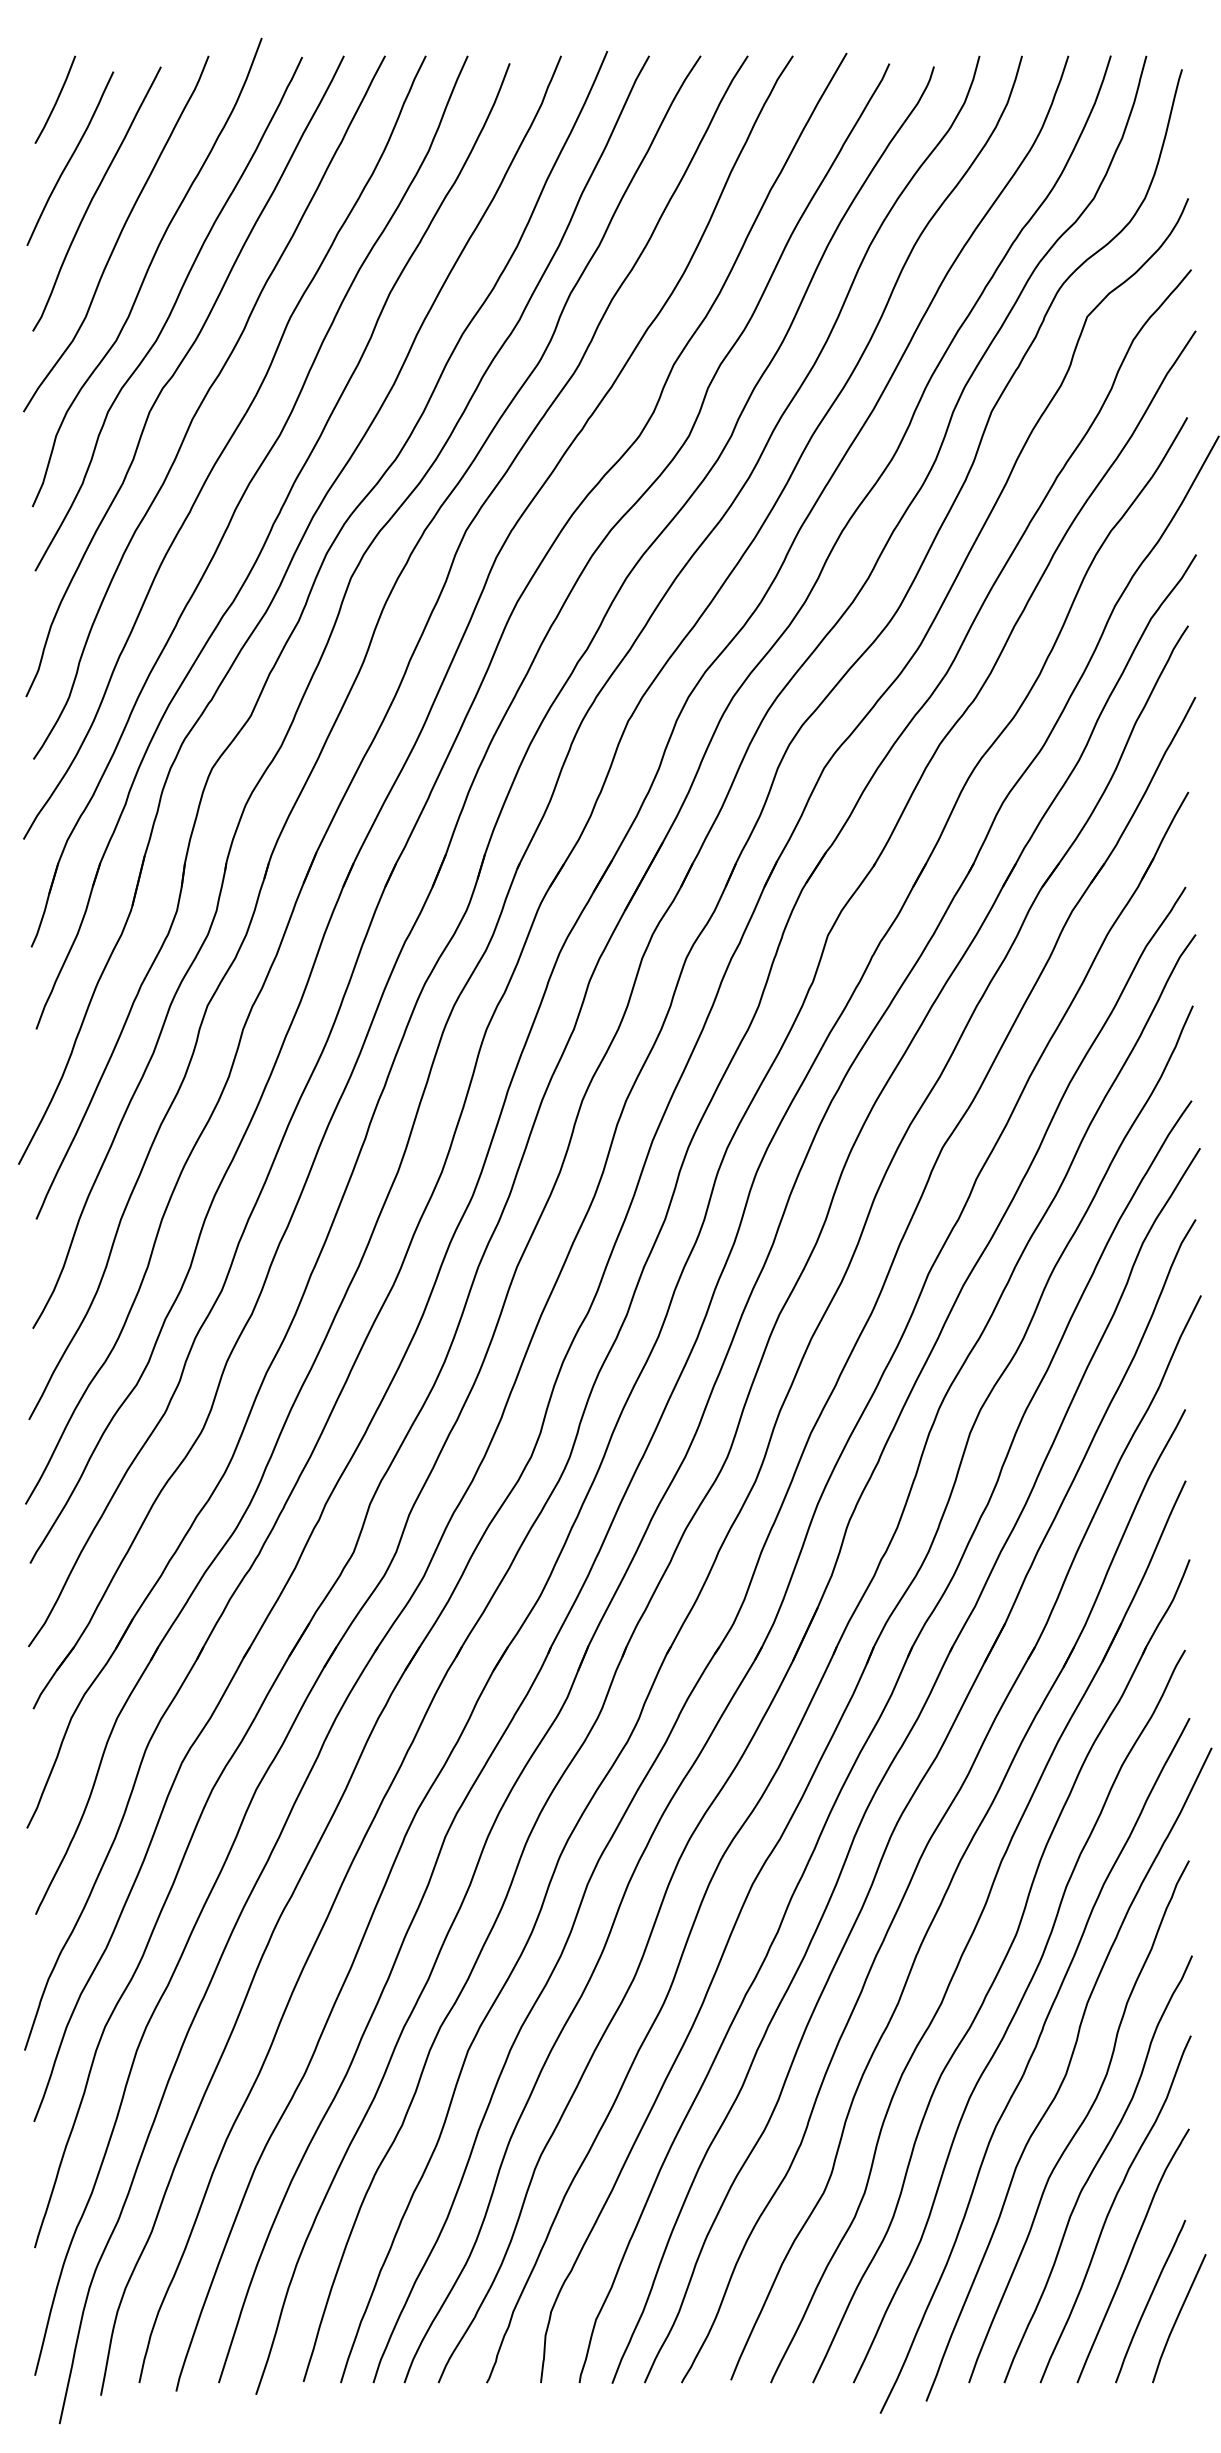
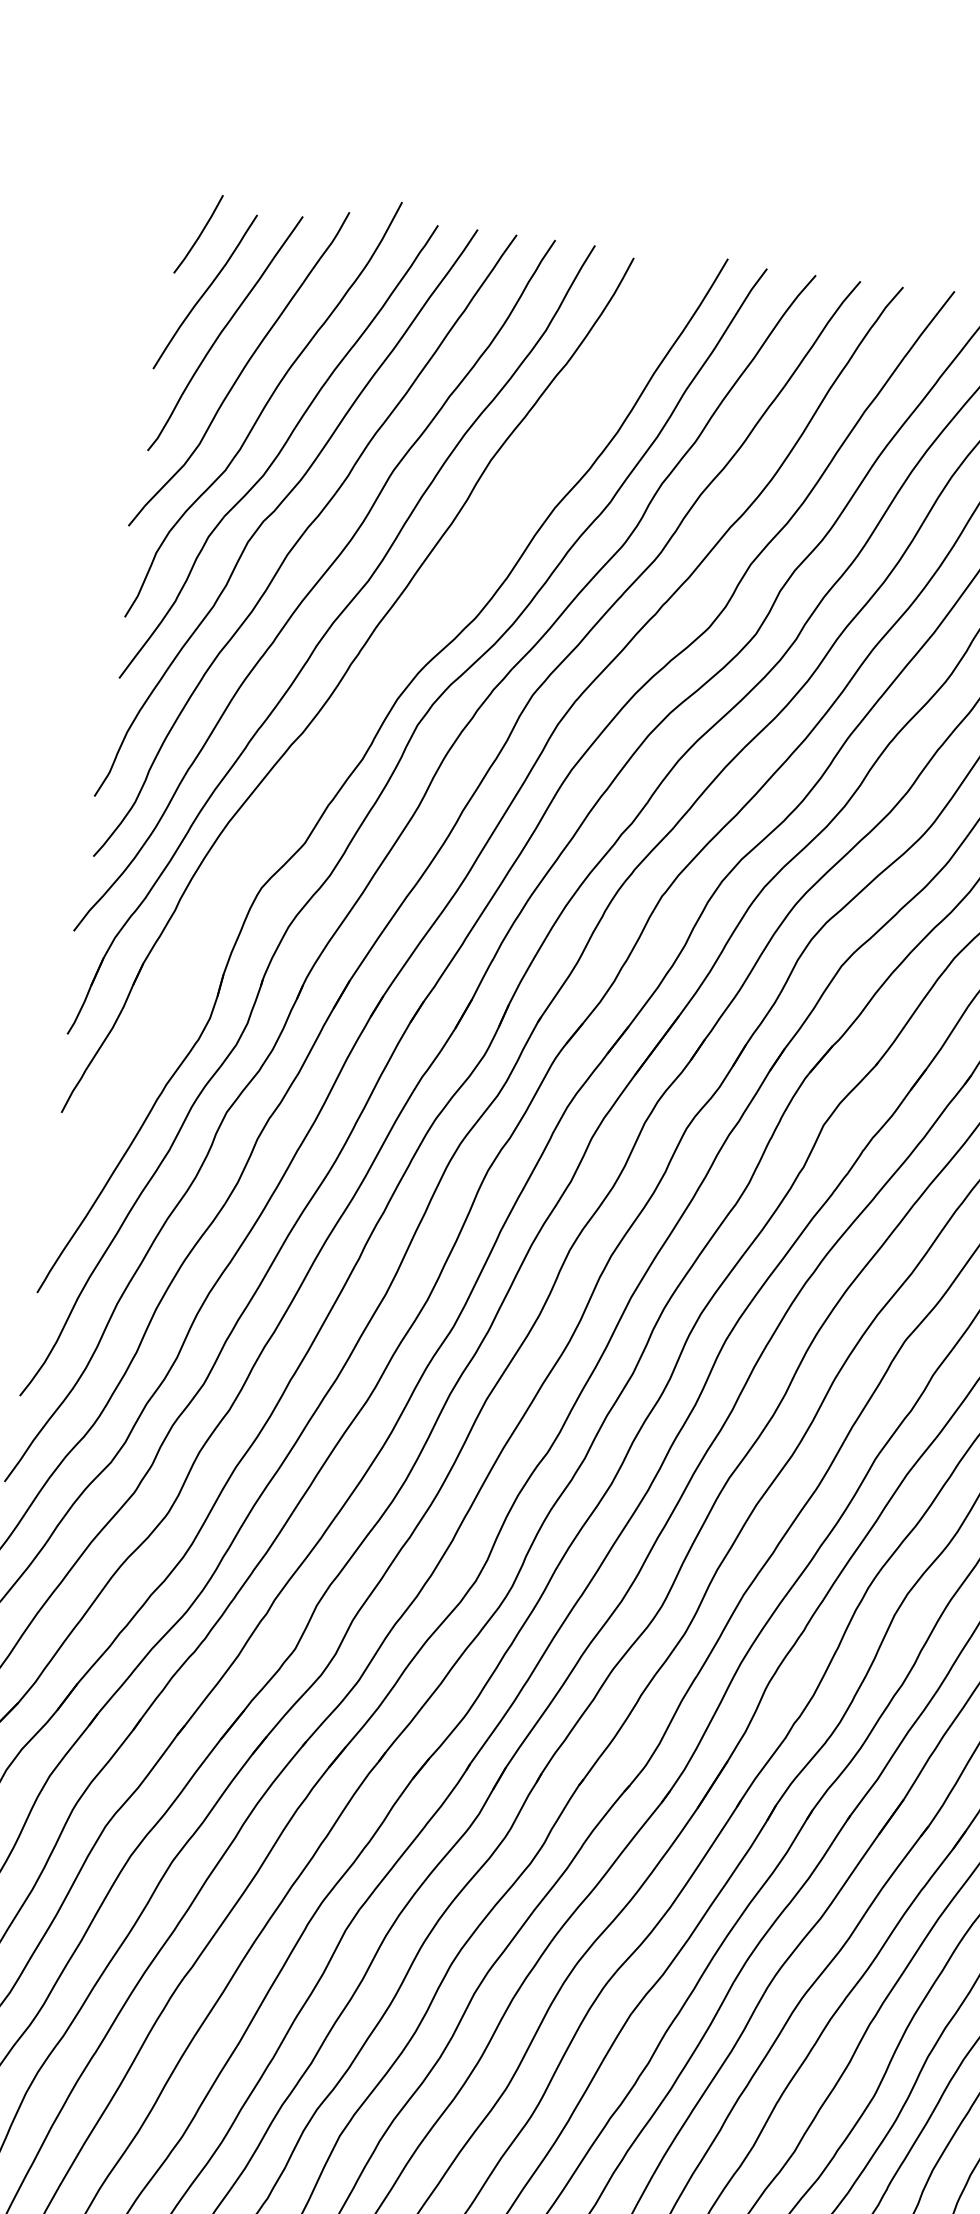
part: (273, 600) -> (341, 736), removed

